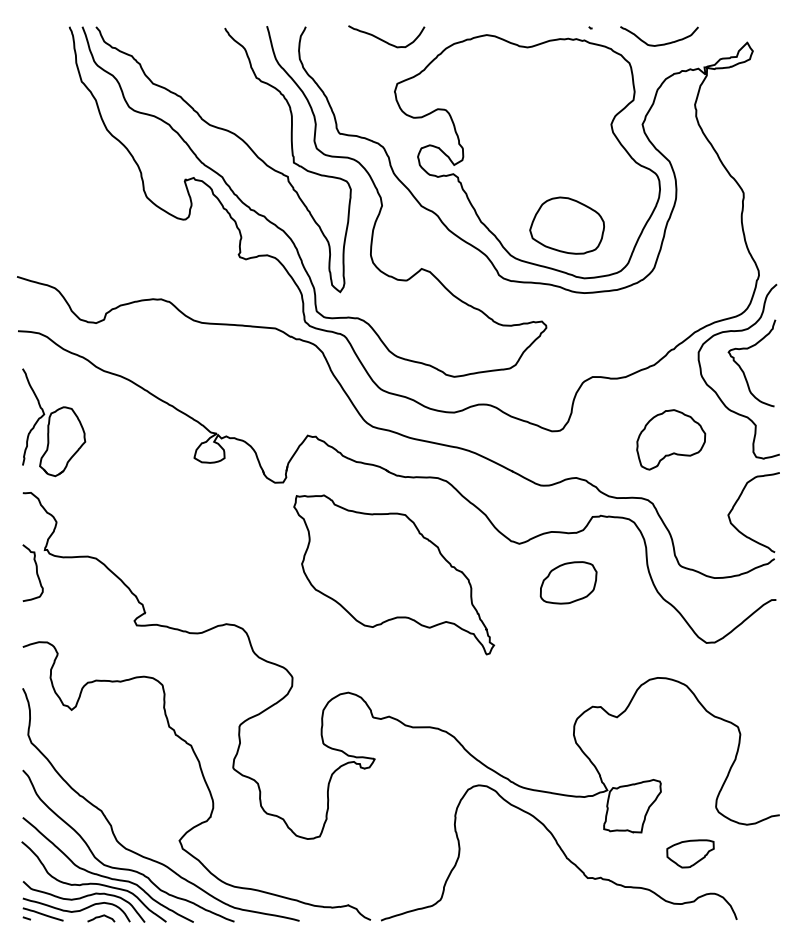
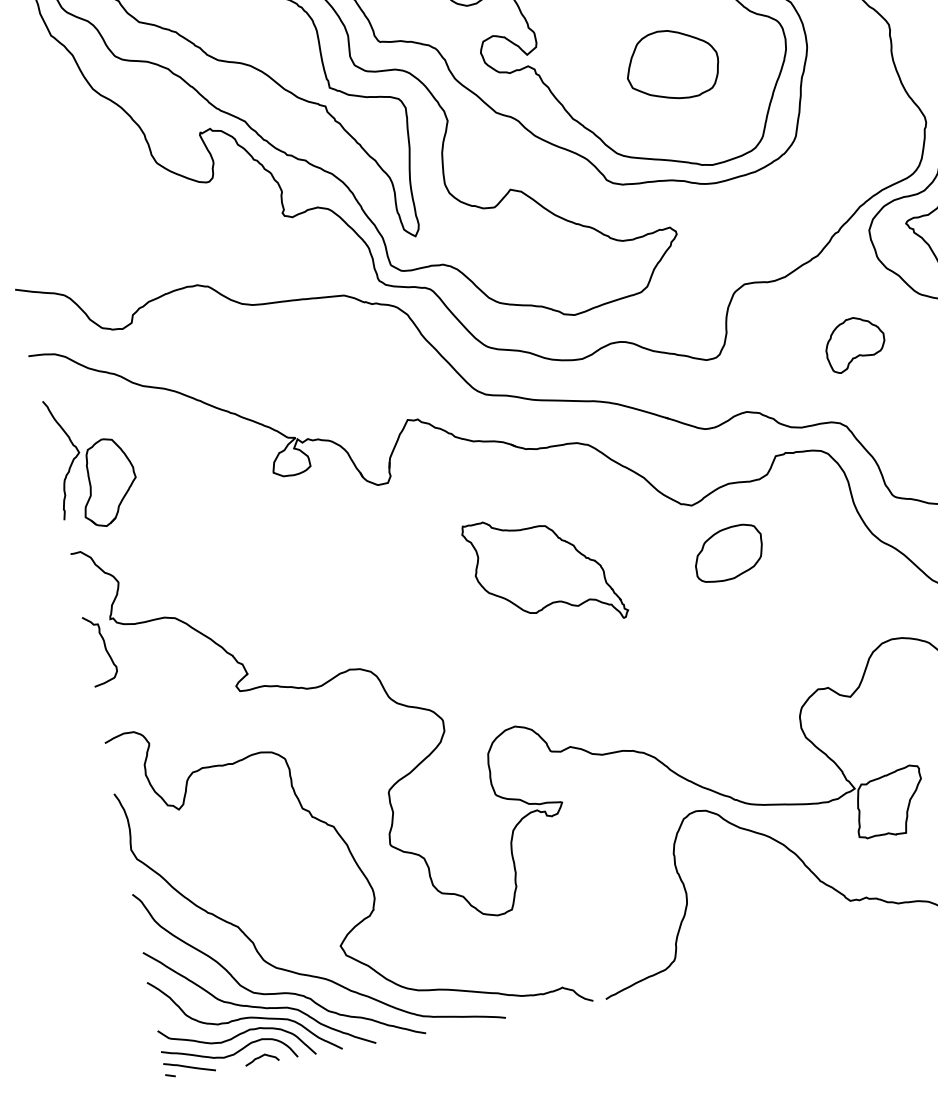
part: (566, 225) -> (671, 64), moved
part: (671, 439) -> (855, 343), size x0.7
part: (394, 574) -> (545, 571), size x0.6
part: (568, 582) -> (728, 553), moved

